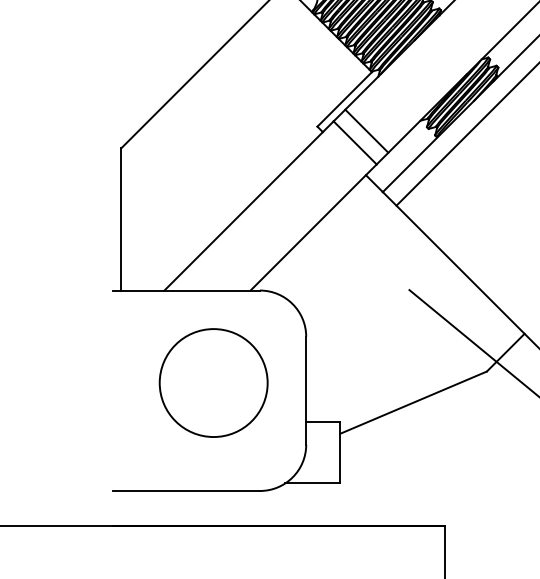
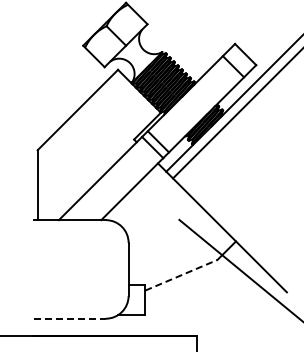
circle: (212, 382) -> (82, 265), removed
line: (413, 403) -> (181, 275), solid -> dashed
line: (188, 490) -> (70, 318), solid -> dashed

